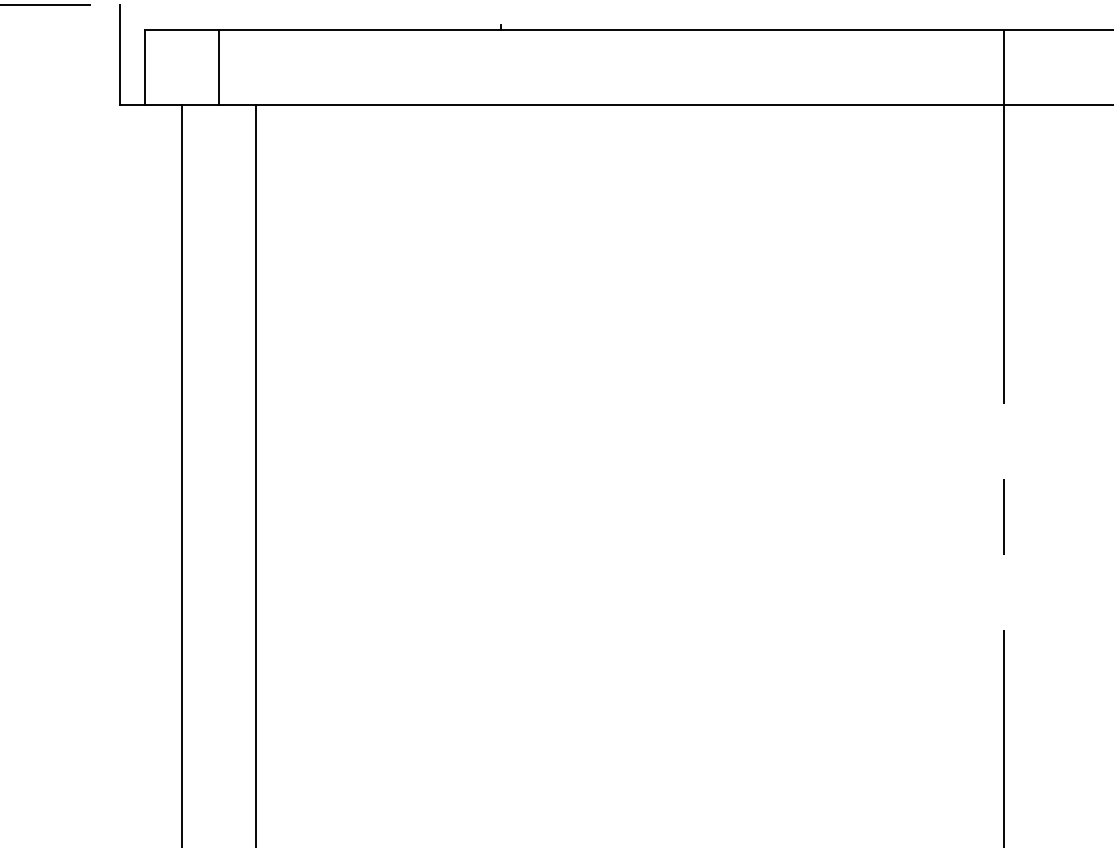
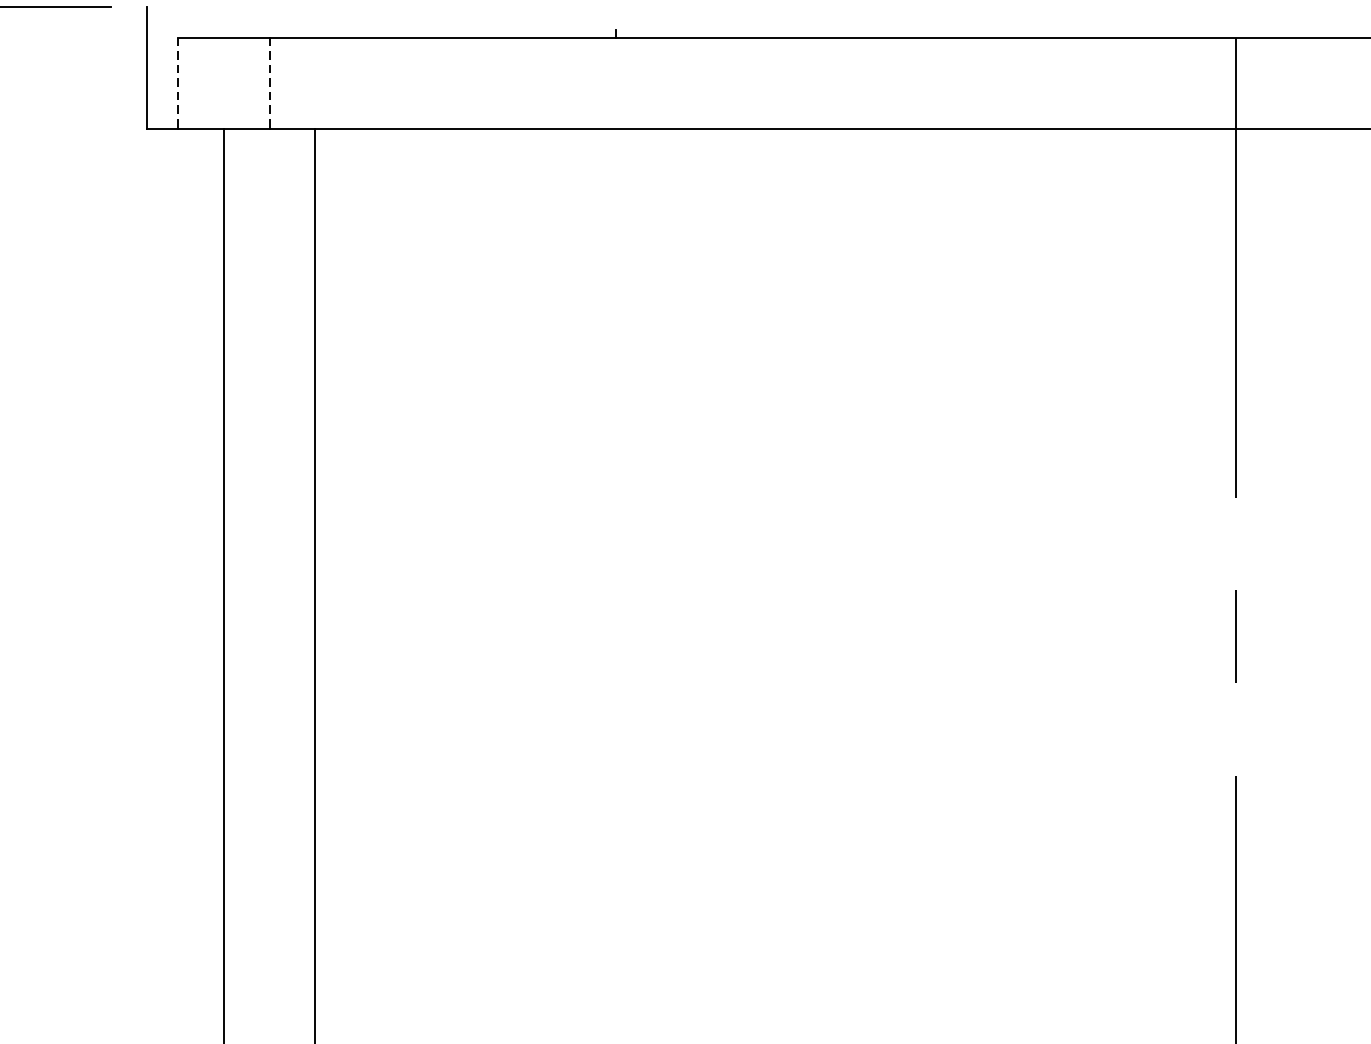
line: (145, 68) -> (179, 84), solid -> dashed
line: (219, 68) -> (270, 84), solid -> dashed

